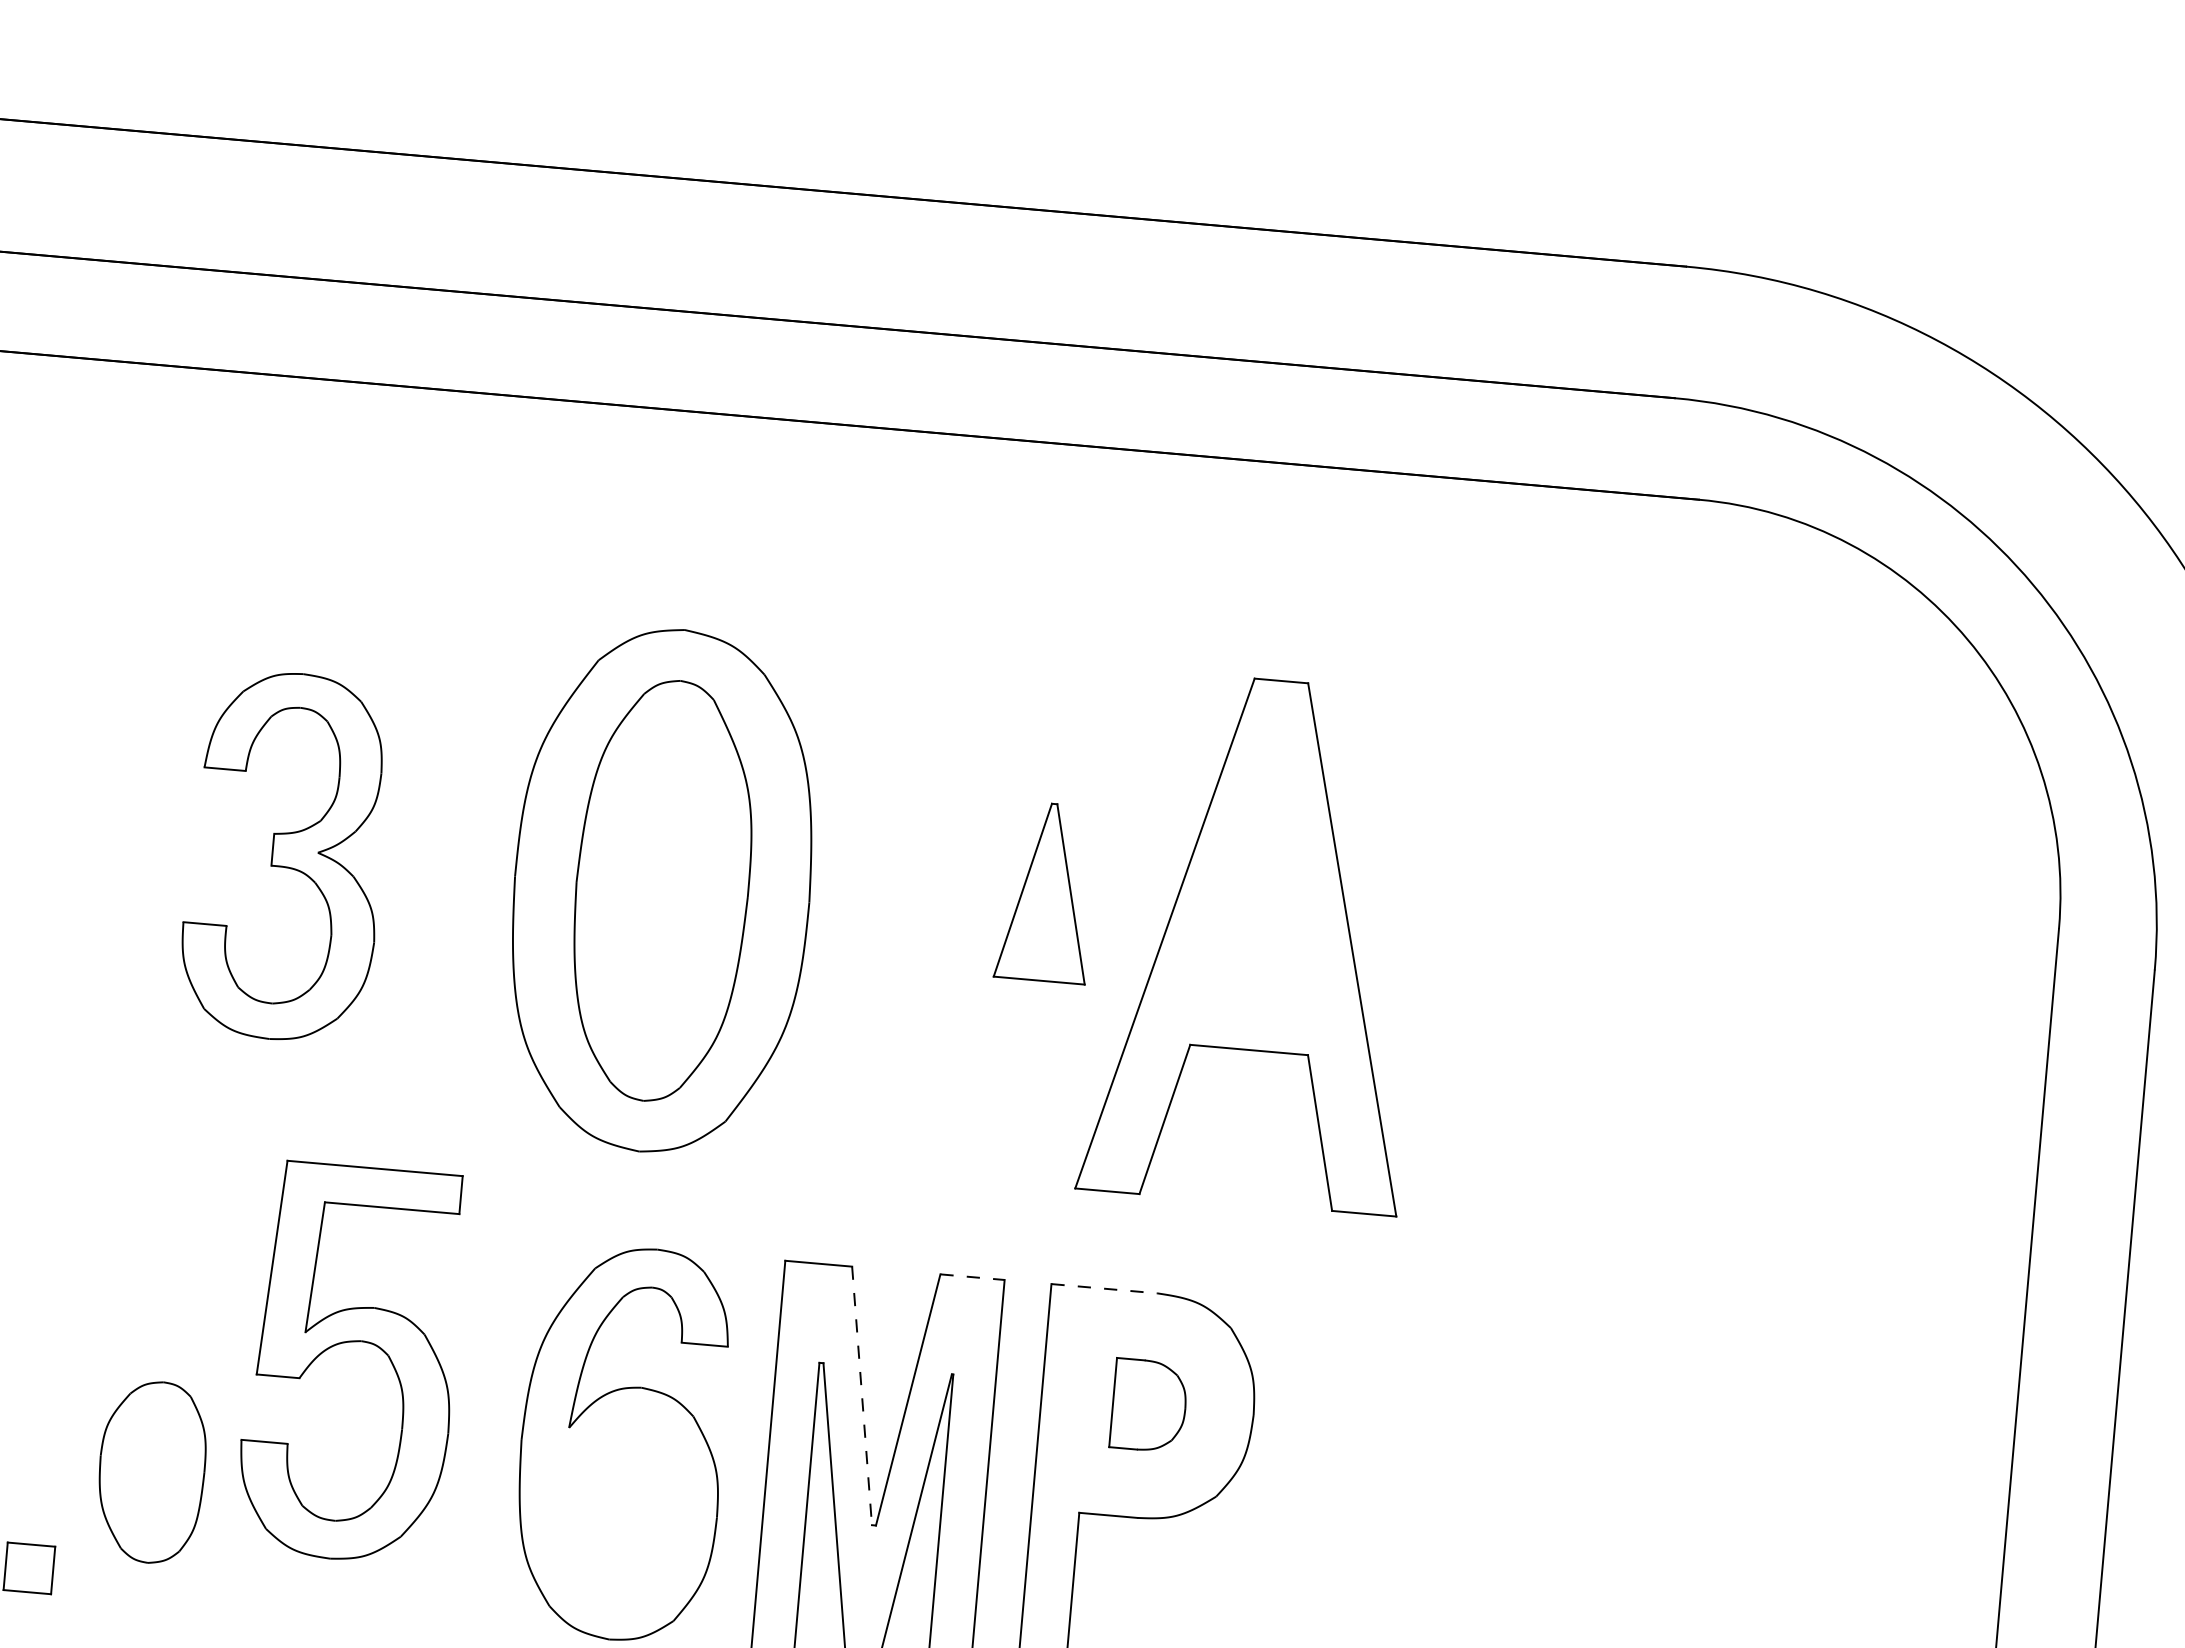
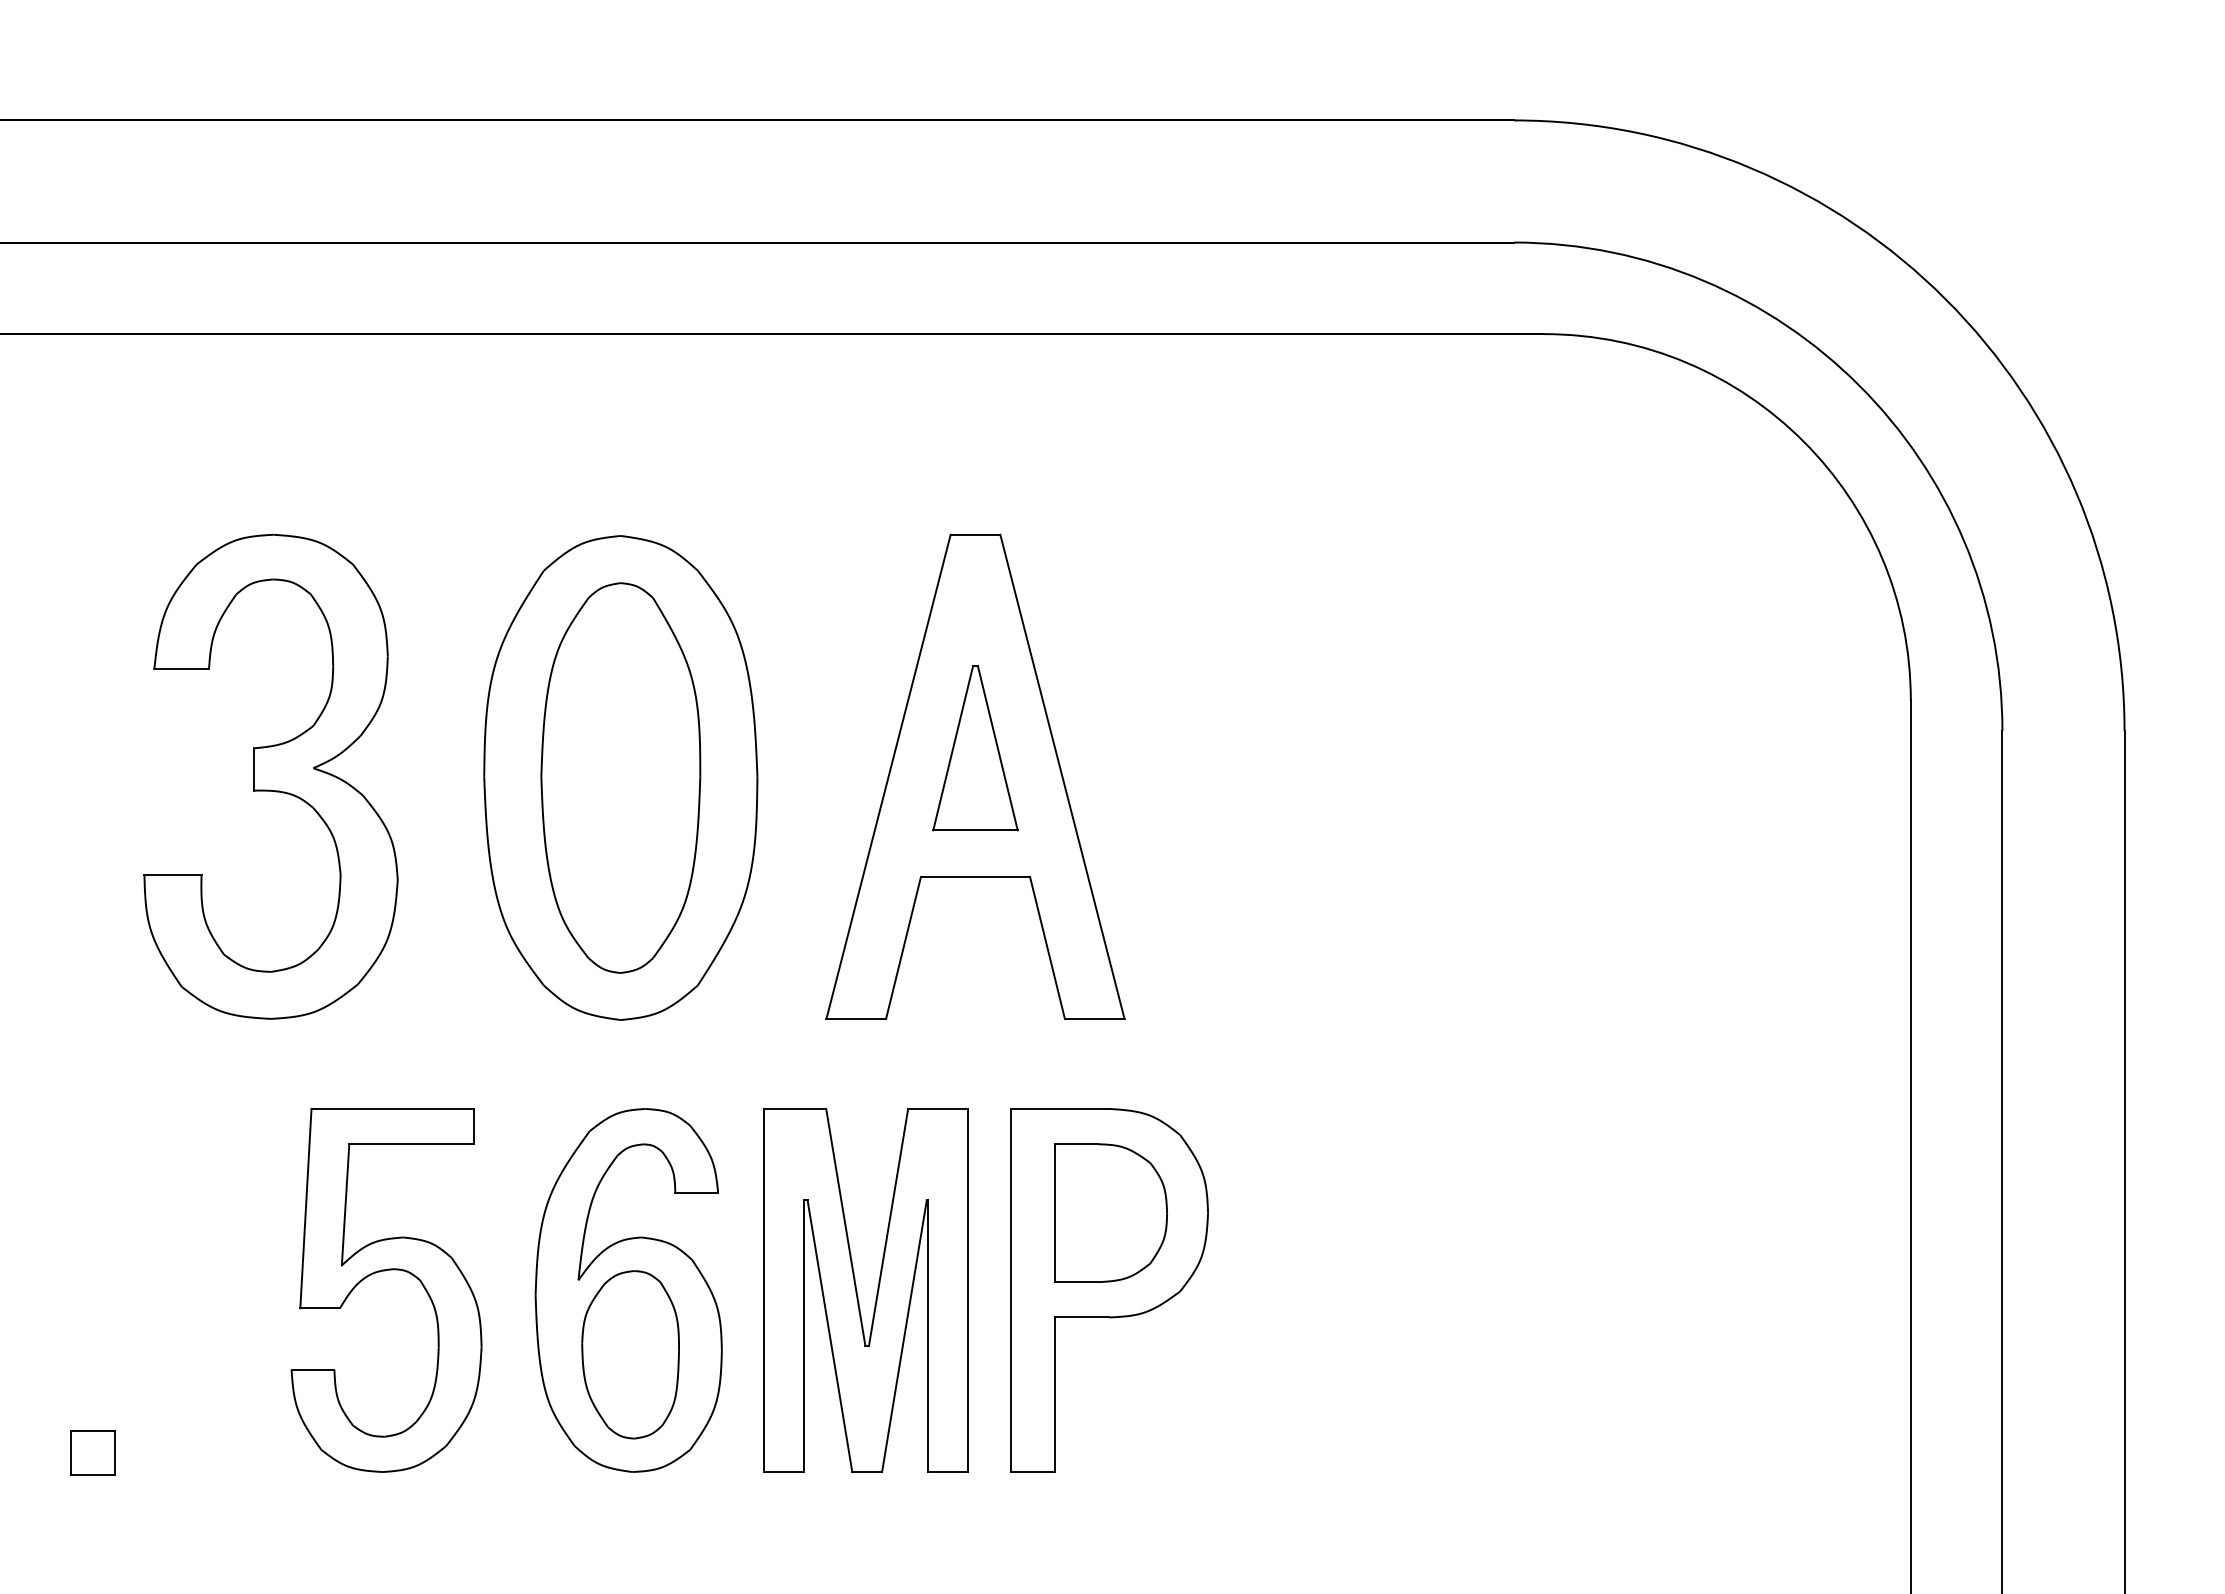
part: (284, 856) -> (270, 776), size x1.43
part: (1258, 941) -> (975, 776), moved
line: (972, 1276) -> (937, 1108), dashed -> solid
line: (1104, 1288) -> (1060, 1108), dashed -> solid
part: (351, 1342) -> (385, 1271), moved
line: (861, 1396) -> (845, 1227), dashed -> solid
part: (1148, 1404) -> (1110, 1212), size x1.67
part: (151, 1471) -> (630, 1354), moved

